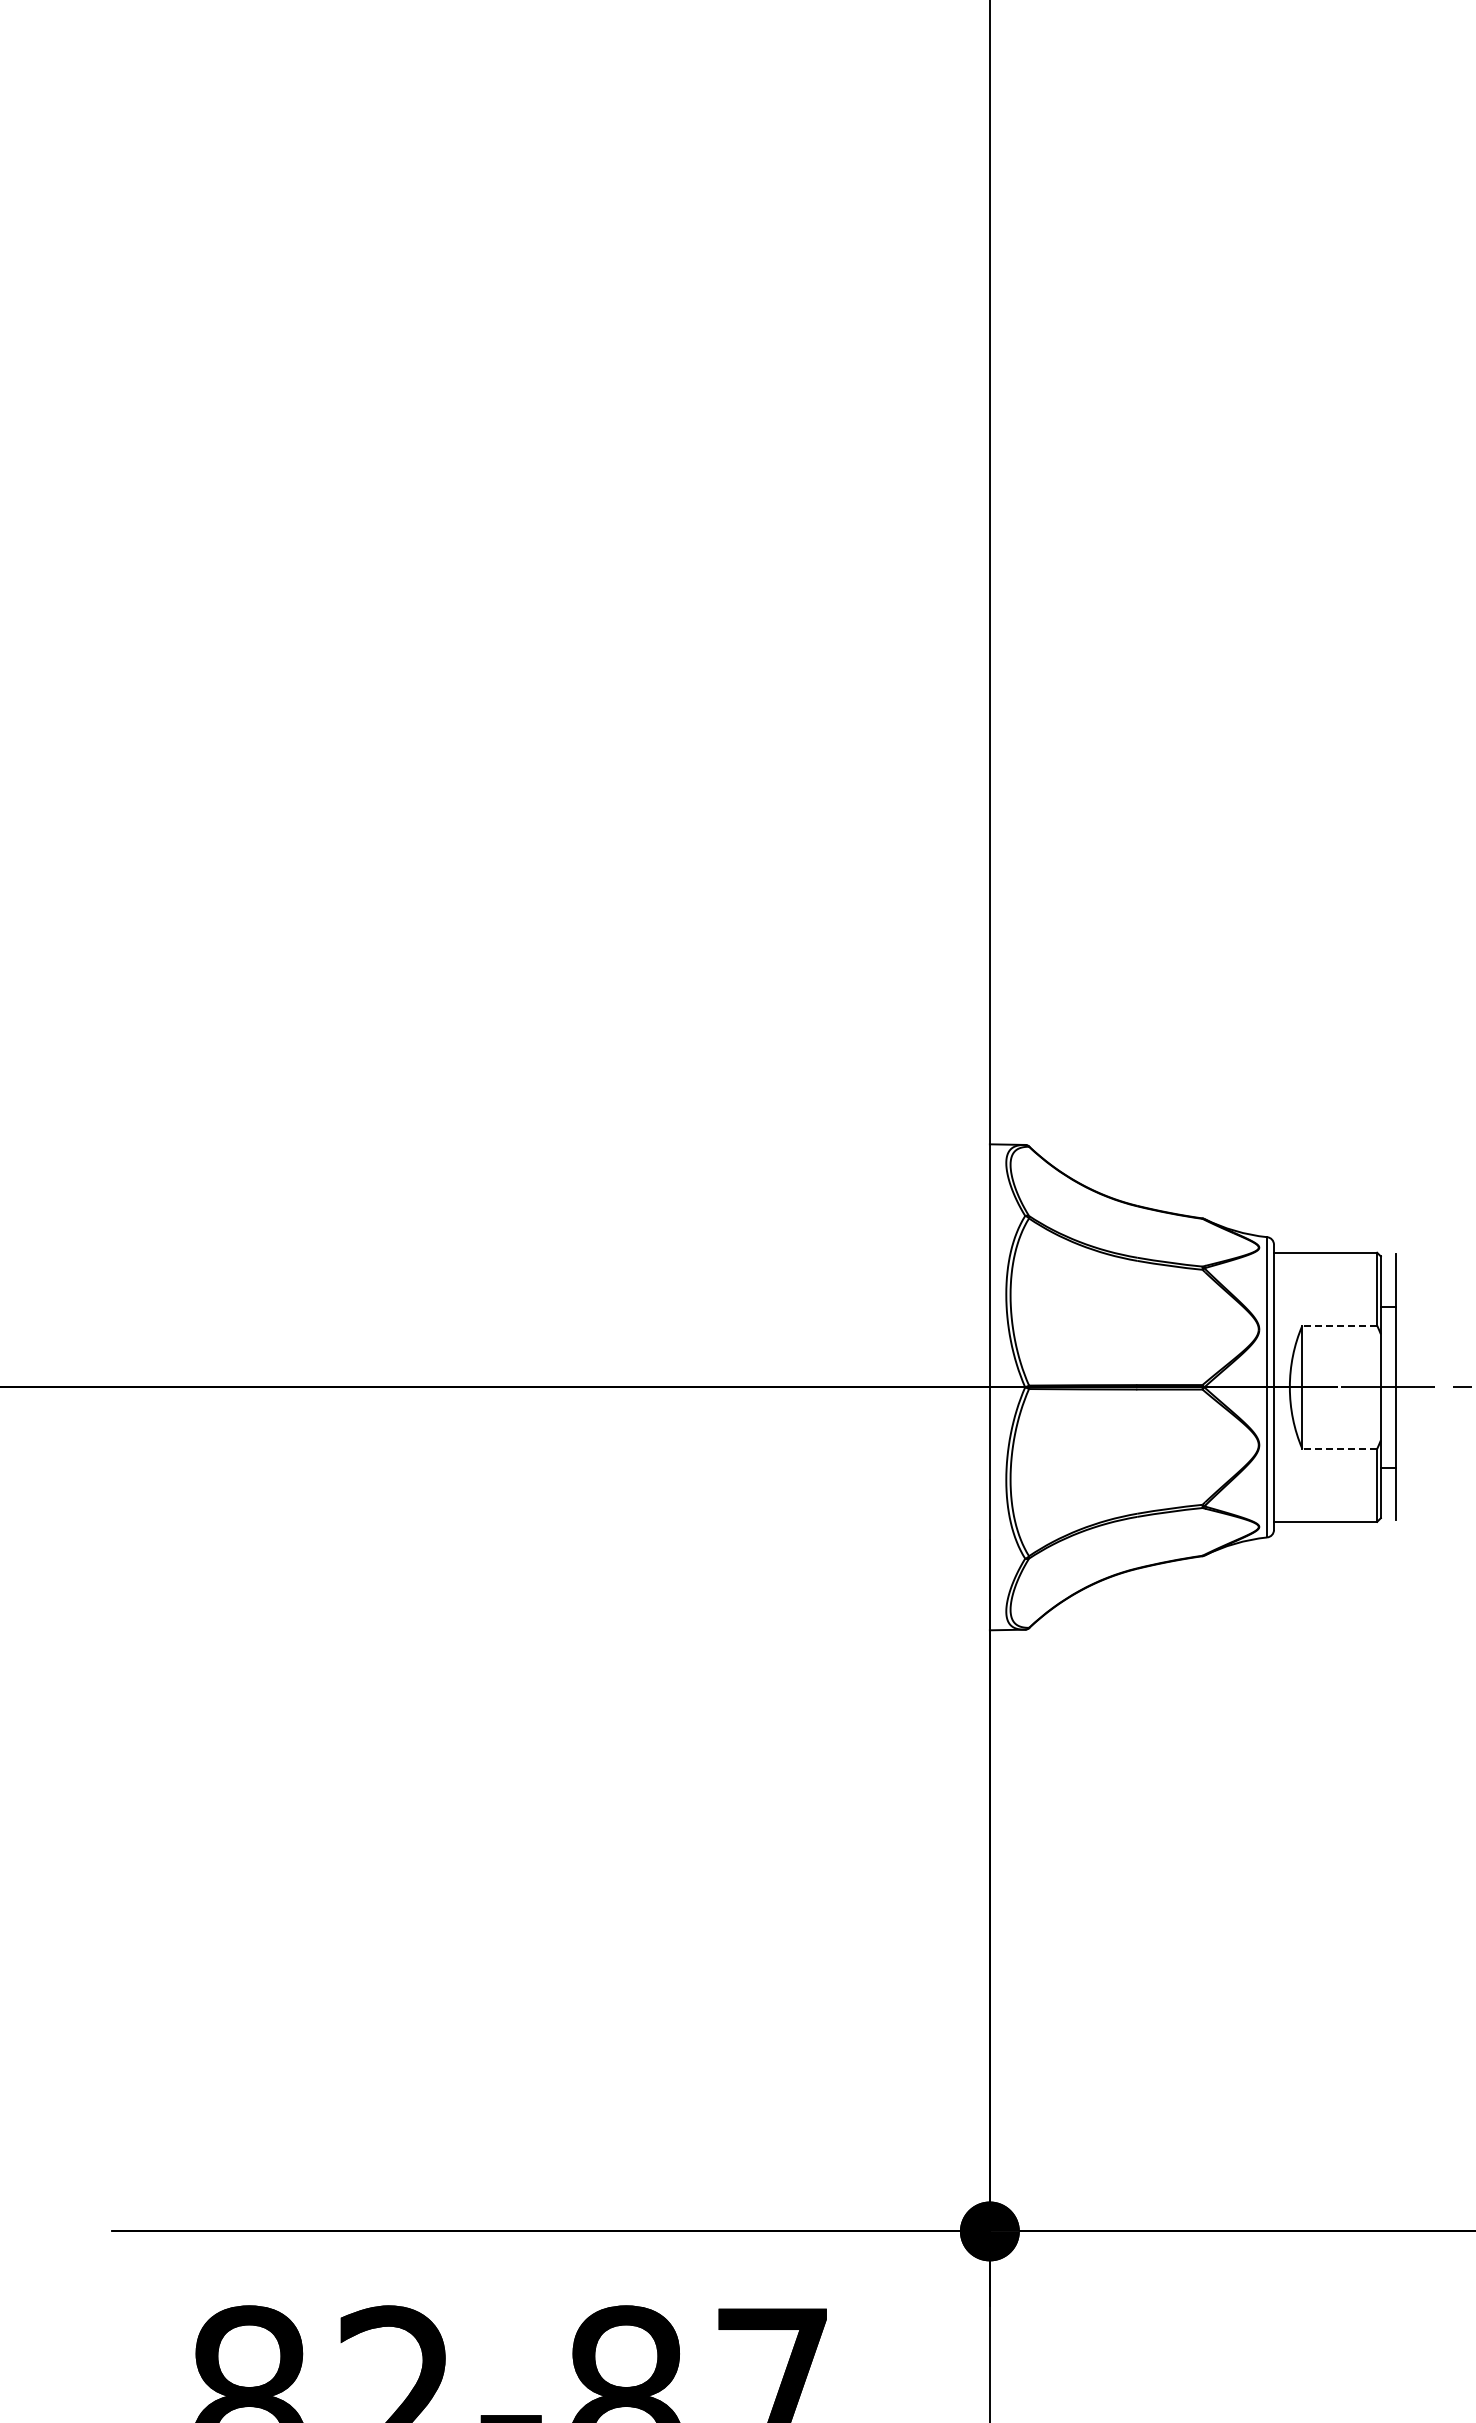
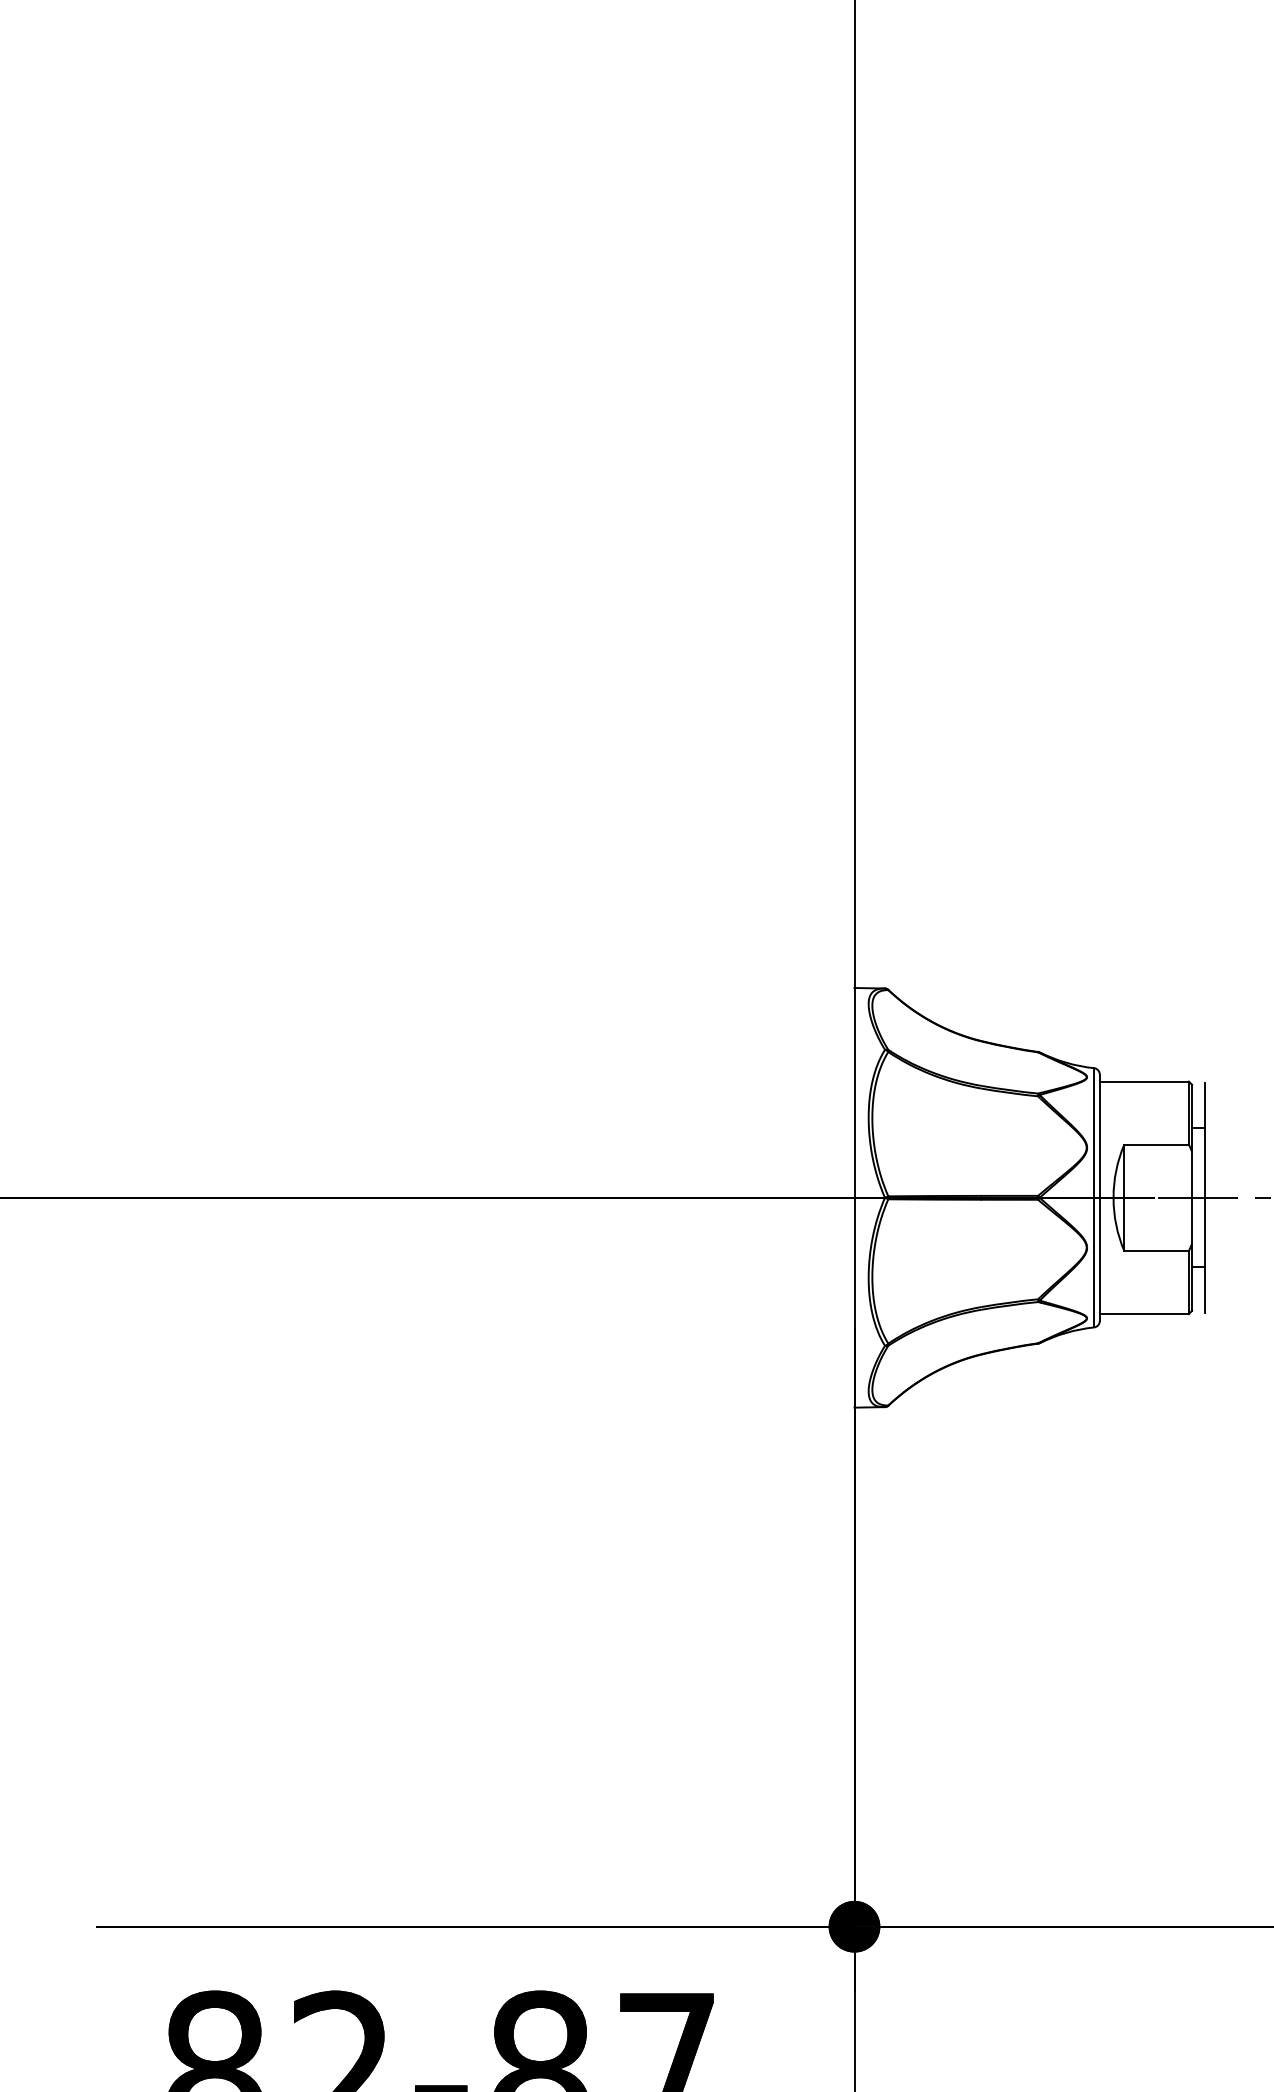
line: (1339, 1325) -> (1156, 1144), dashed -> solid
line: (1339, 1448) -> (1156, 1250), dashed -> solid

